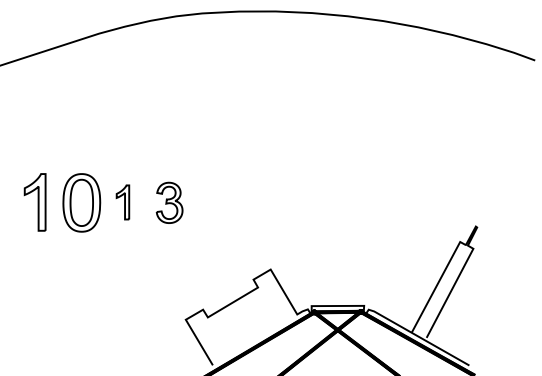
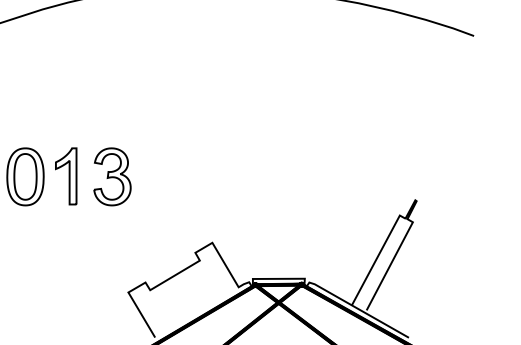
part: (122, 202) -> (65, 176), size x1.67
part: (169, 202) -> (112, 176), size x1.43

